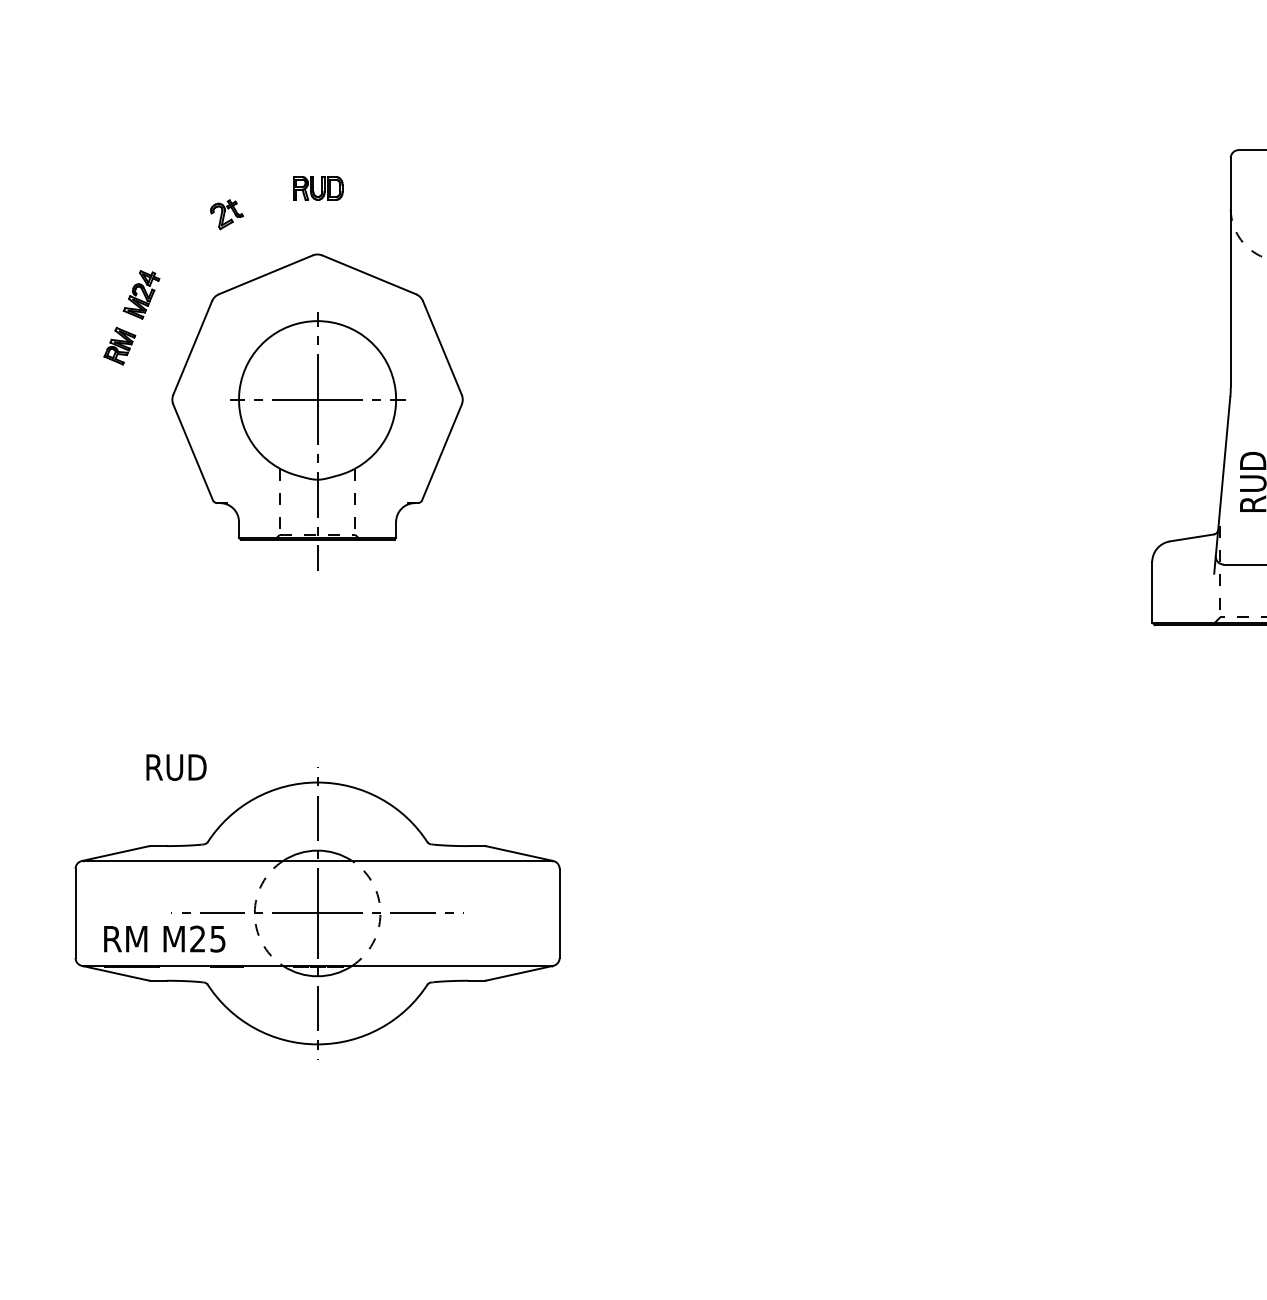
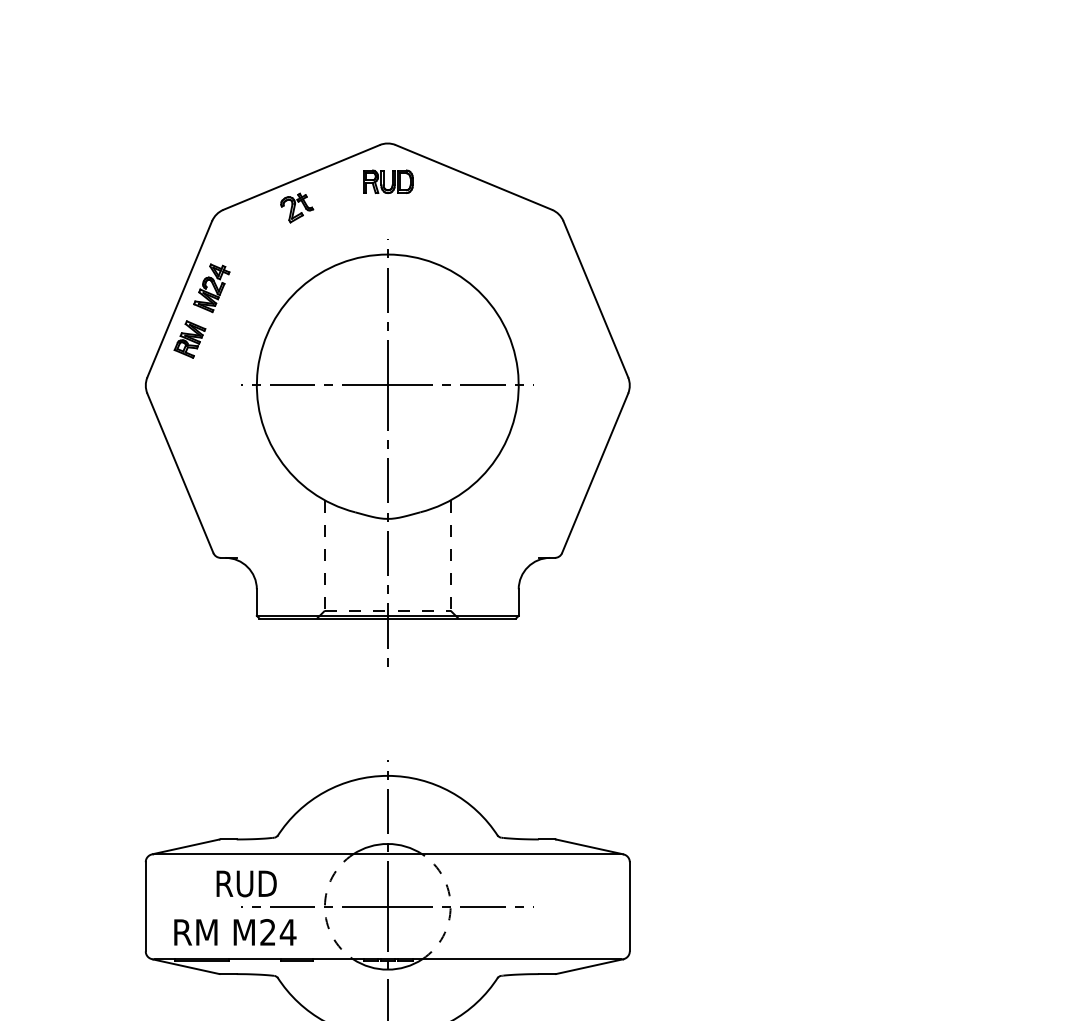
part: (317, 410) -> (387, 403), size x1.67
text: (176, 767) -> (246, 883), moved
text: (217, 939) -> (287, 932), M25 -> M24

